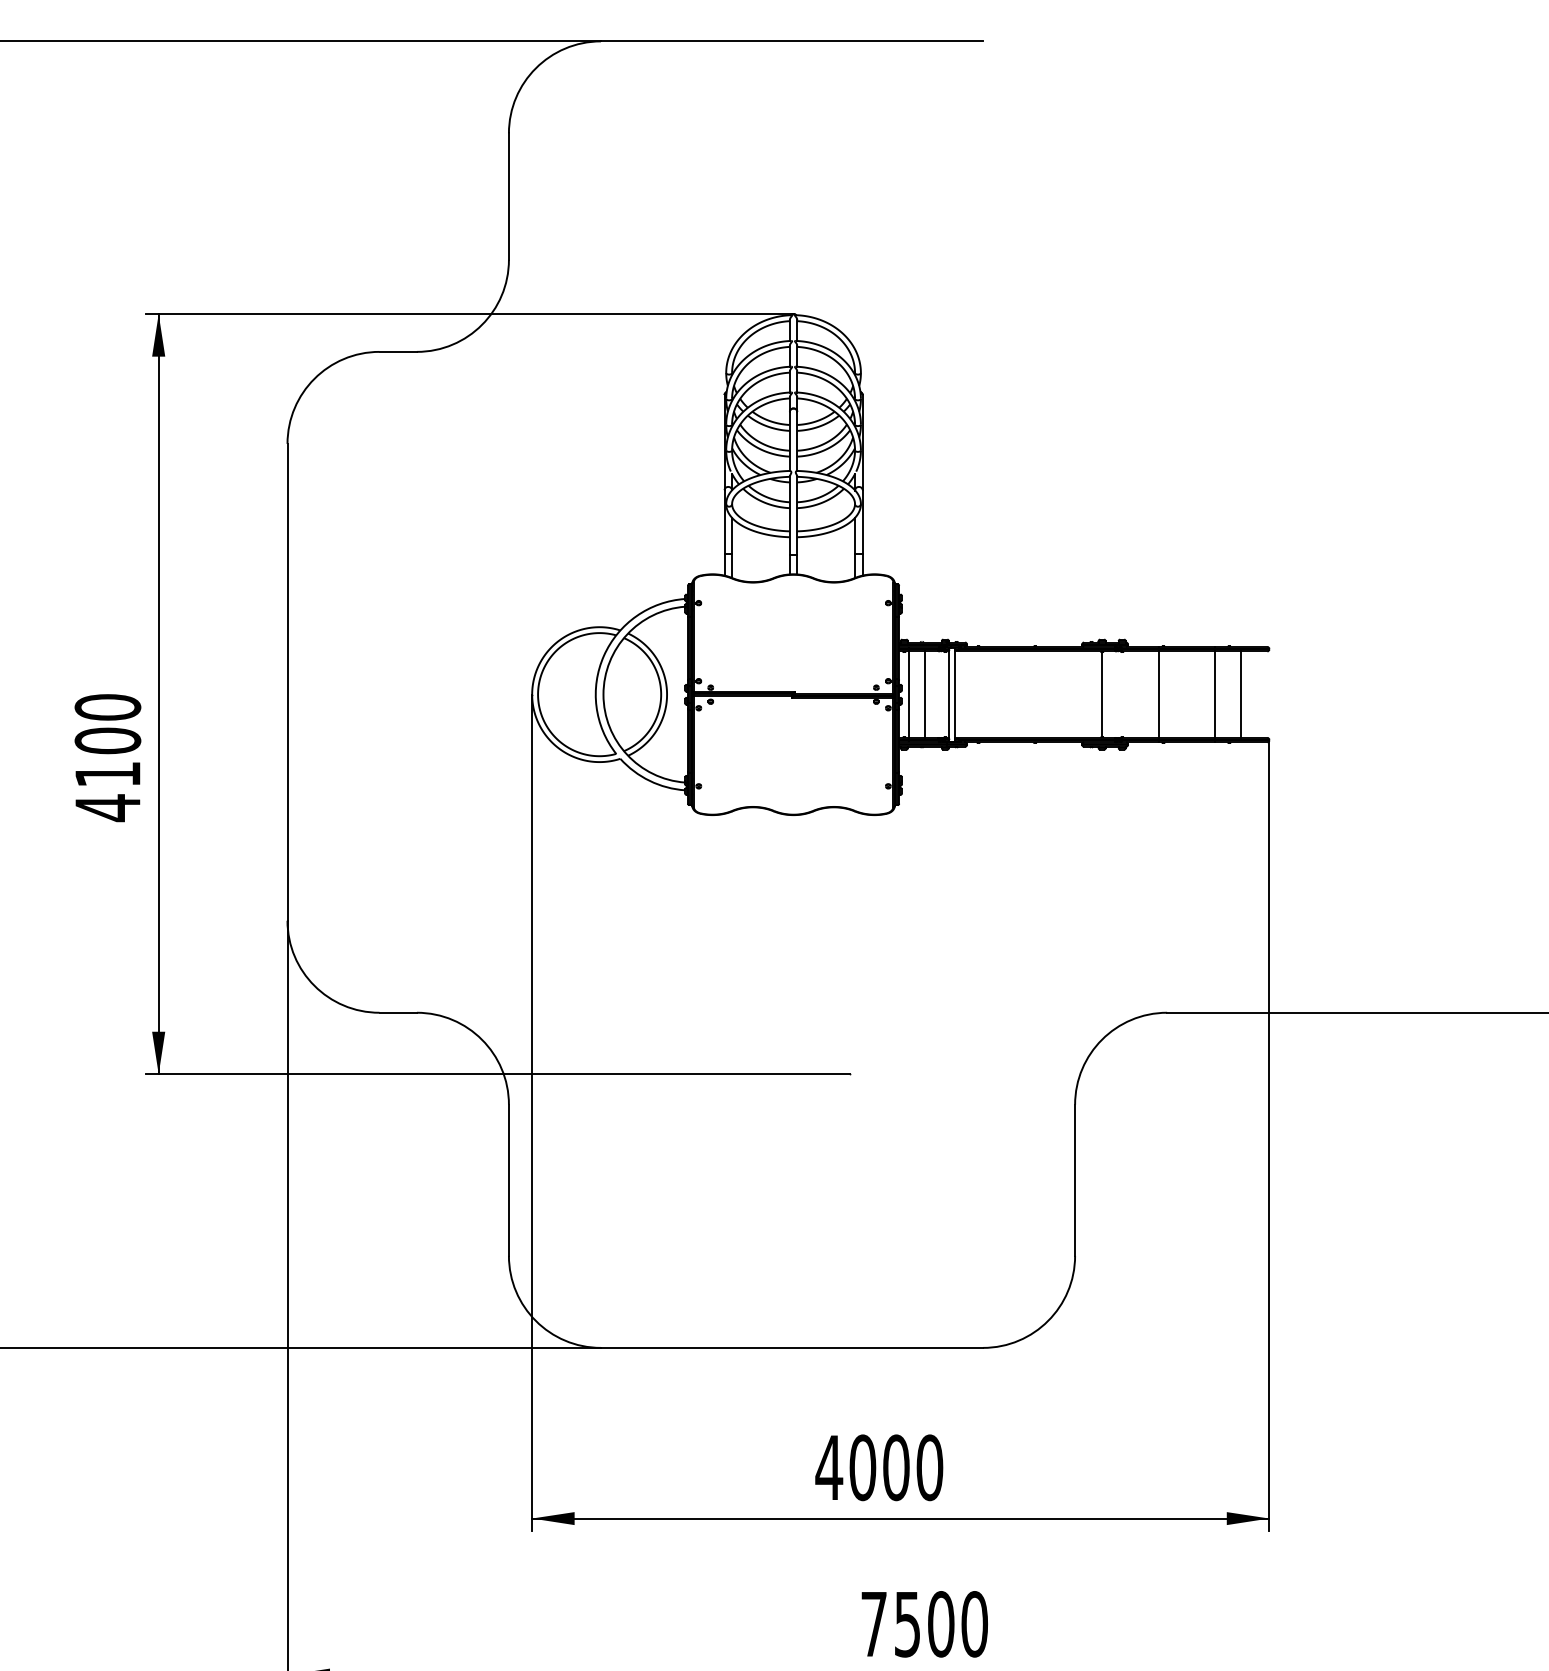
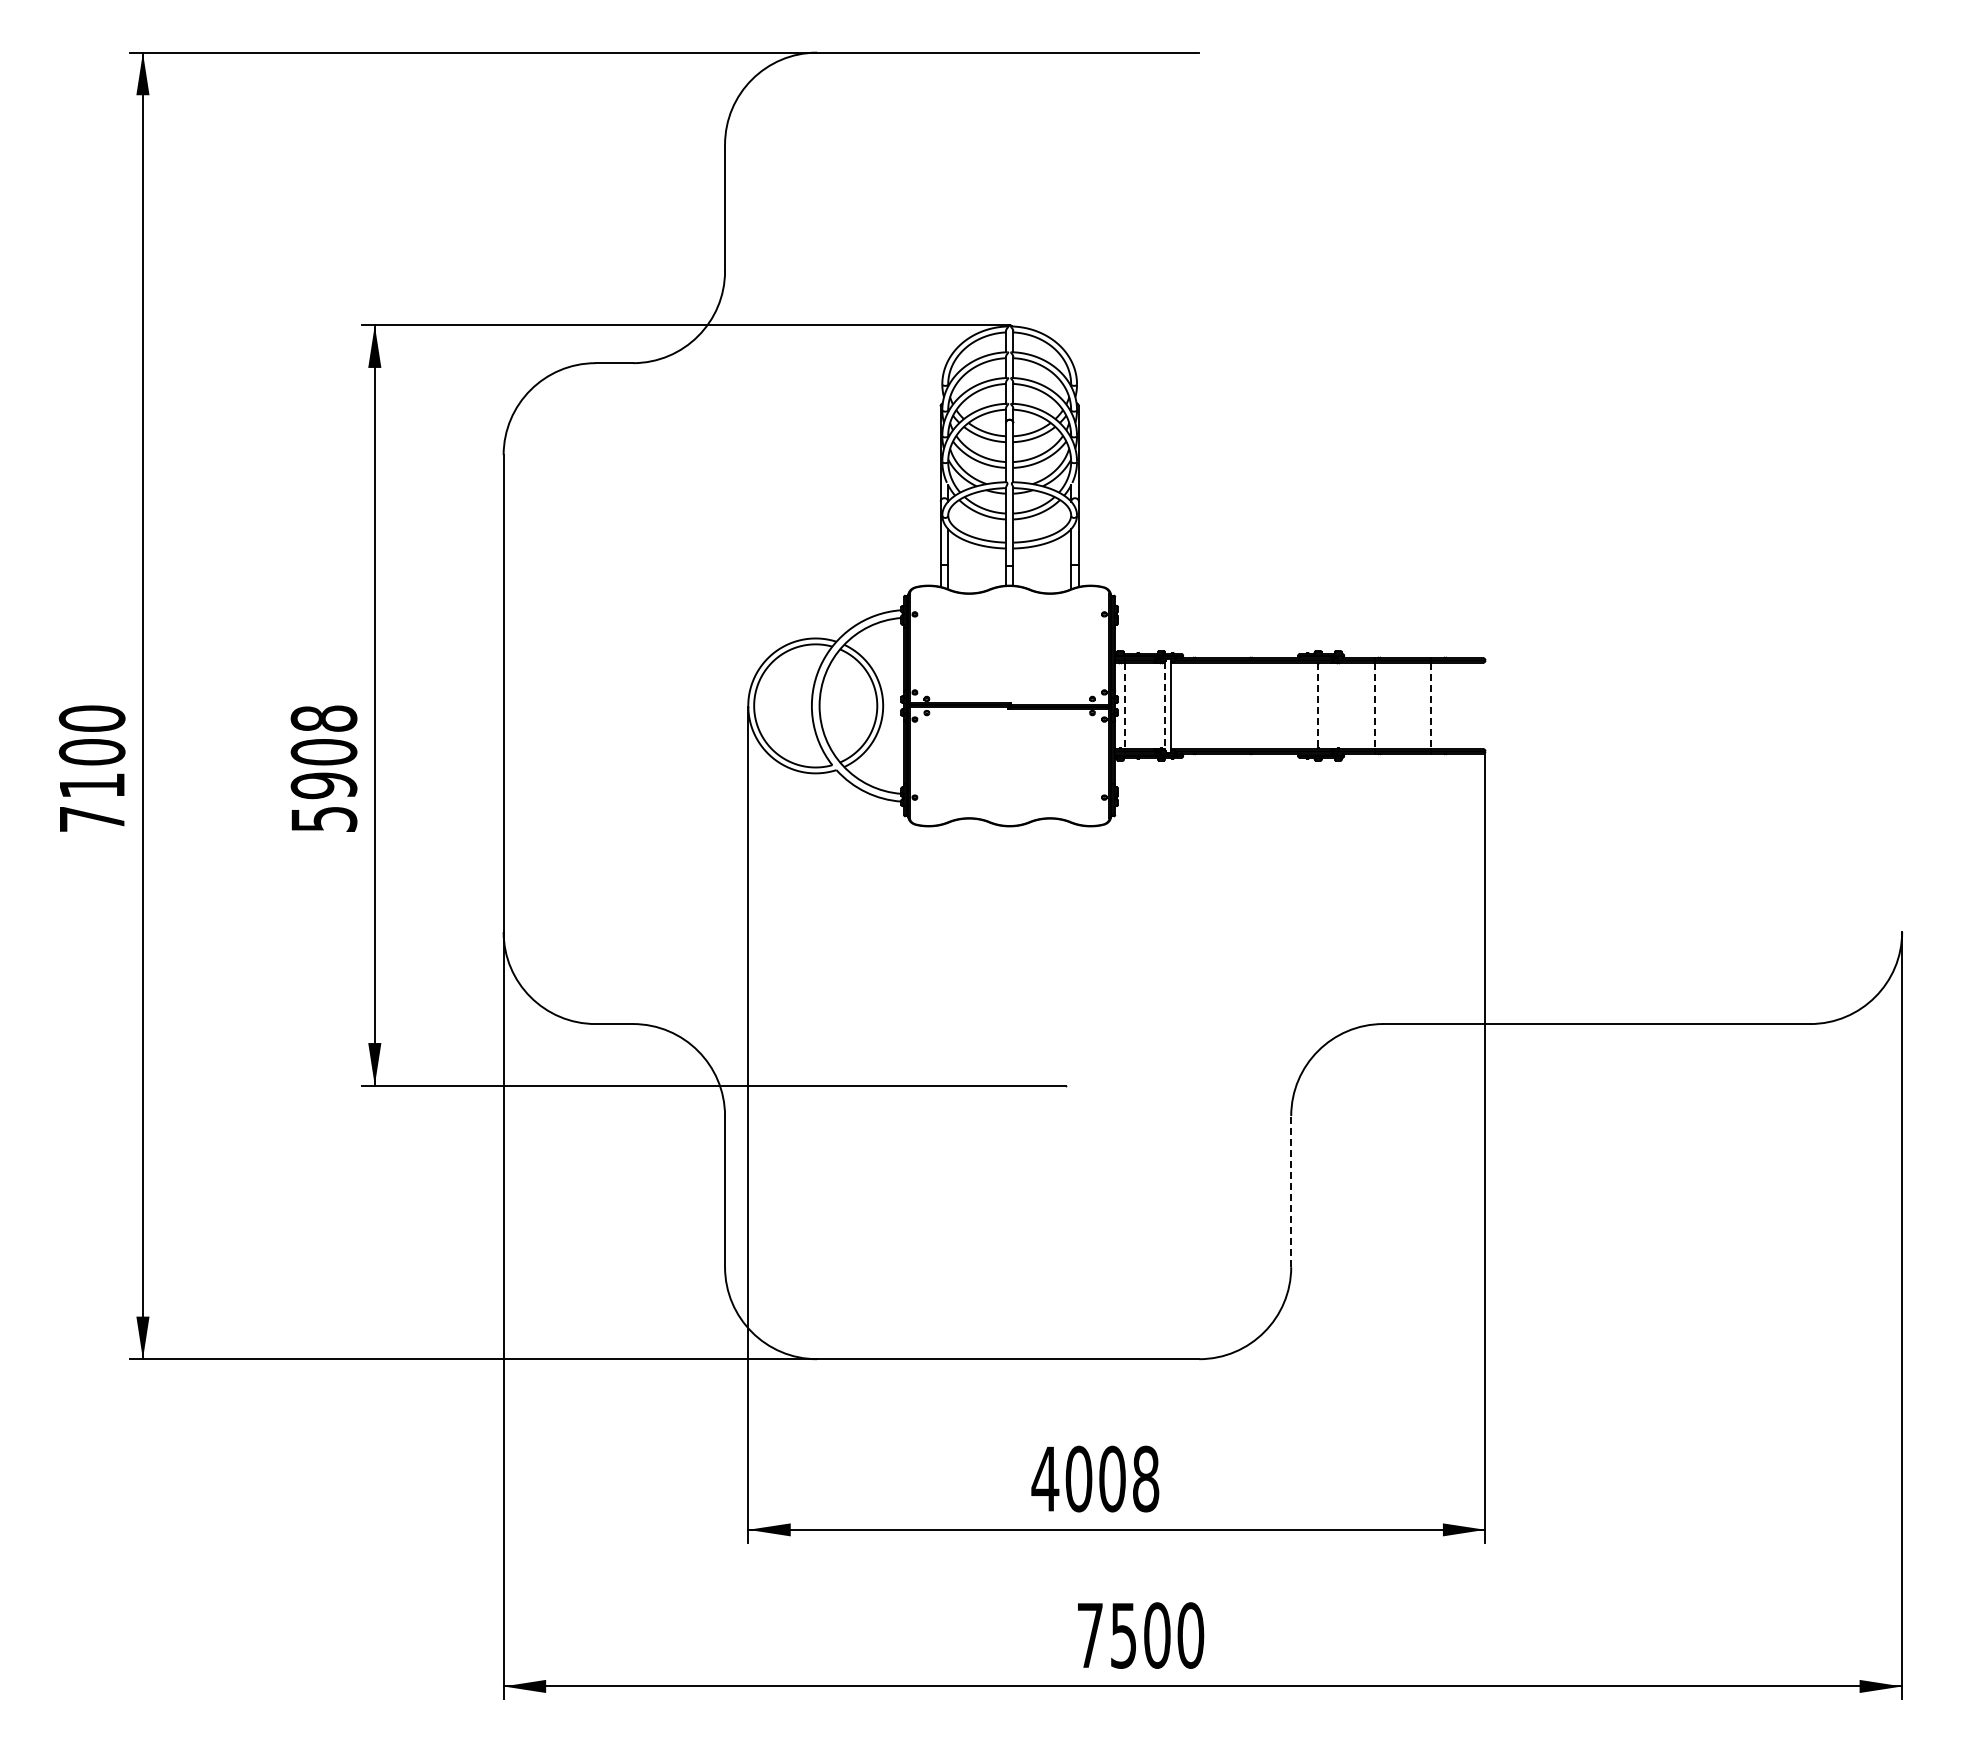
line: (924, 694) -> (1140, 705), removed
line: (1101, 694) -> (1317, 705), solid -> dashed
line: (1240, 694) -> (1456, 705), removed
line: (909, 695) -> (1125, 706), solid -> dashed
line: (949, 695) -> (1165, 706), solid -> dashed
line: (1158, 695) -> (1374, 706), solid -> dashed
line: (1215, 695) -> (1431, 706), solid -> dashed
text: (107, 758) -> (323, 769), 4100 -> 5908
line: (1075, 1180) -> (1291, 1191), solid -> dashed
text: (929, 1468) -> (1145, 1479), 4000 -> 4008

